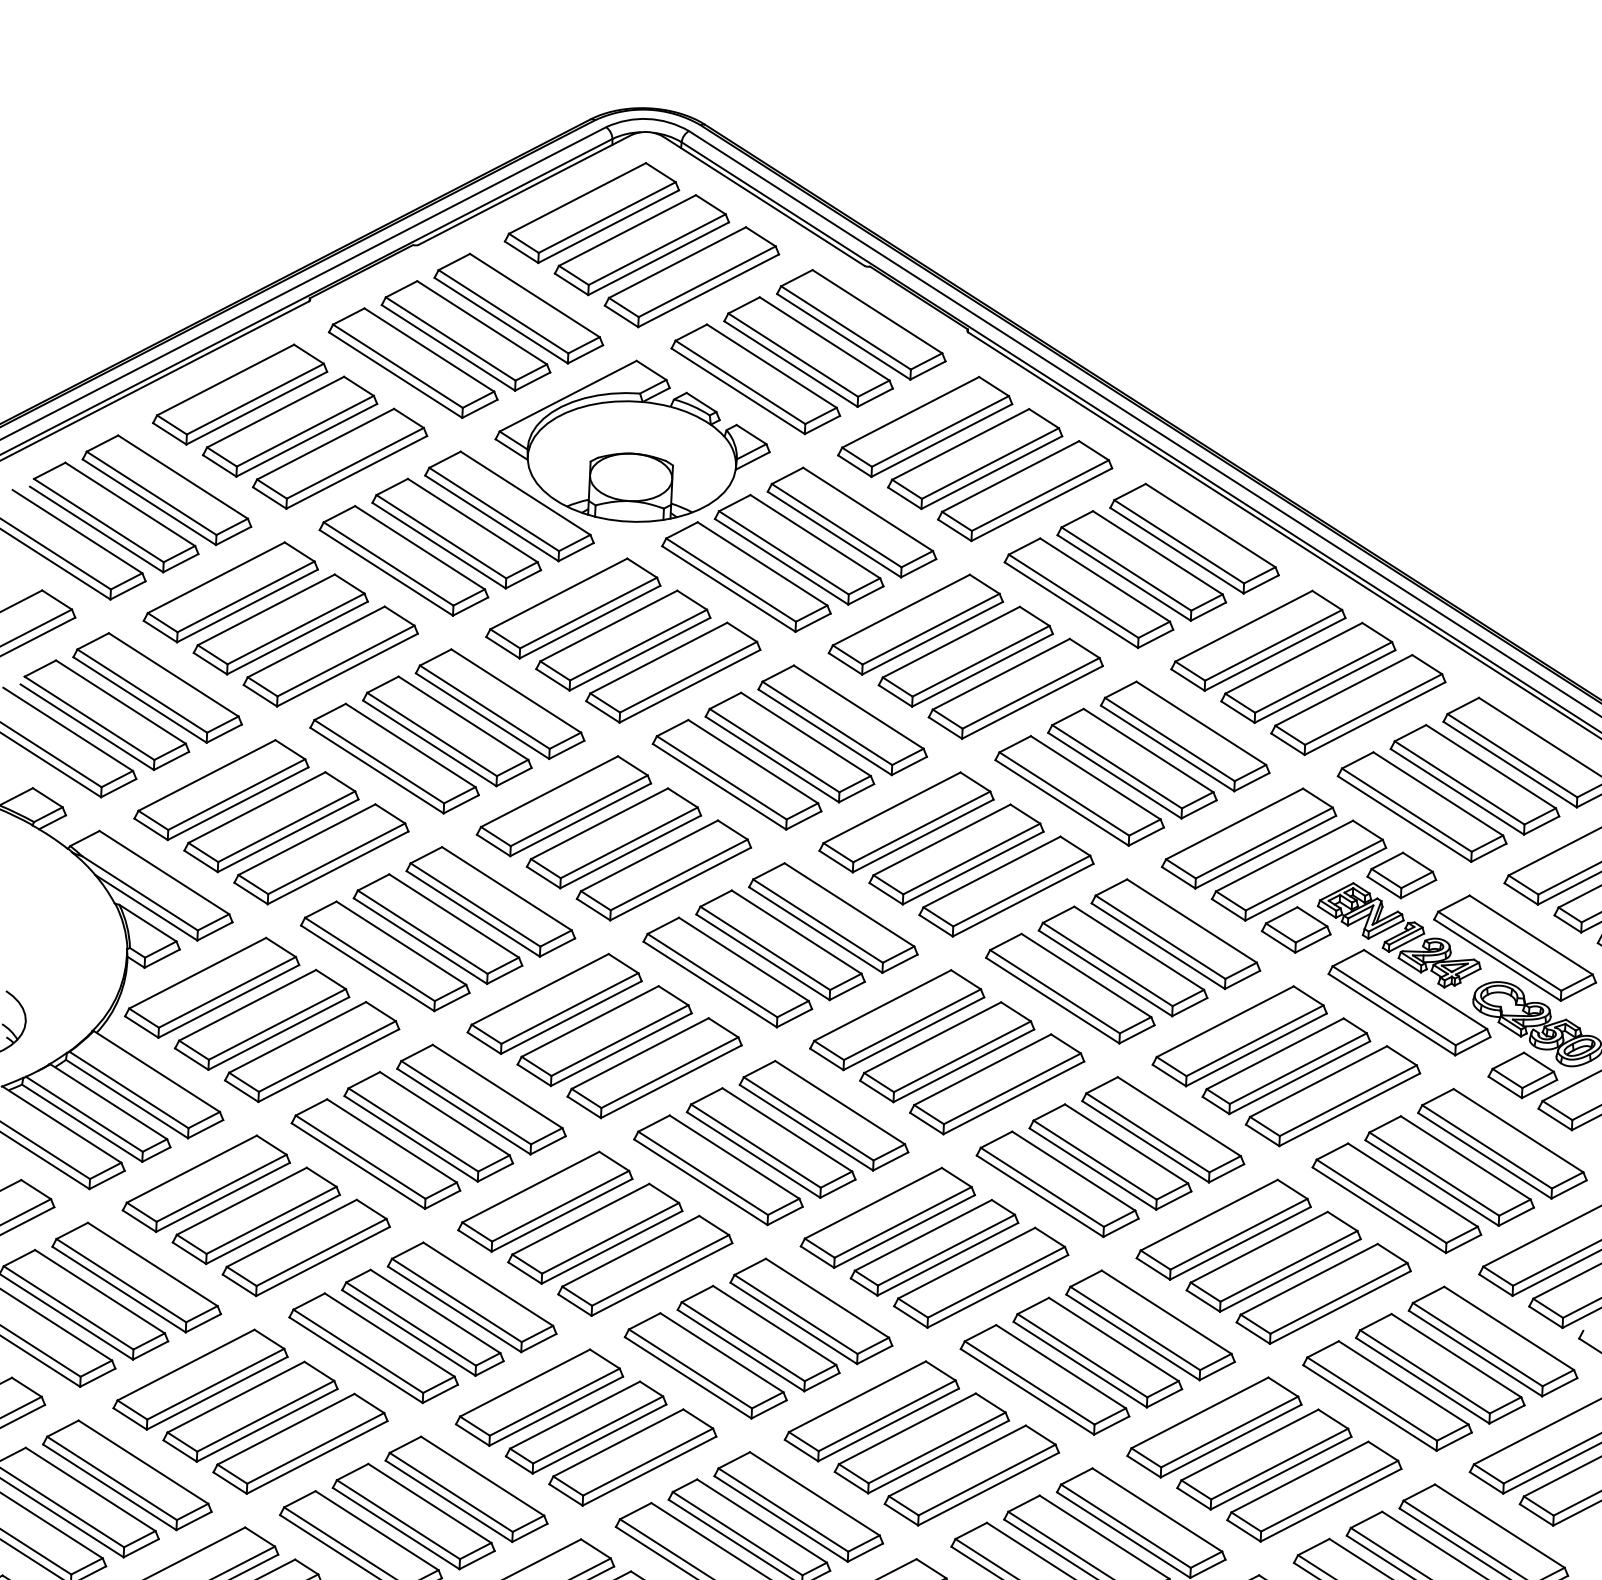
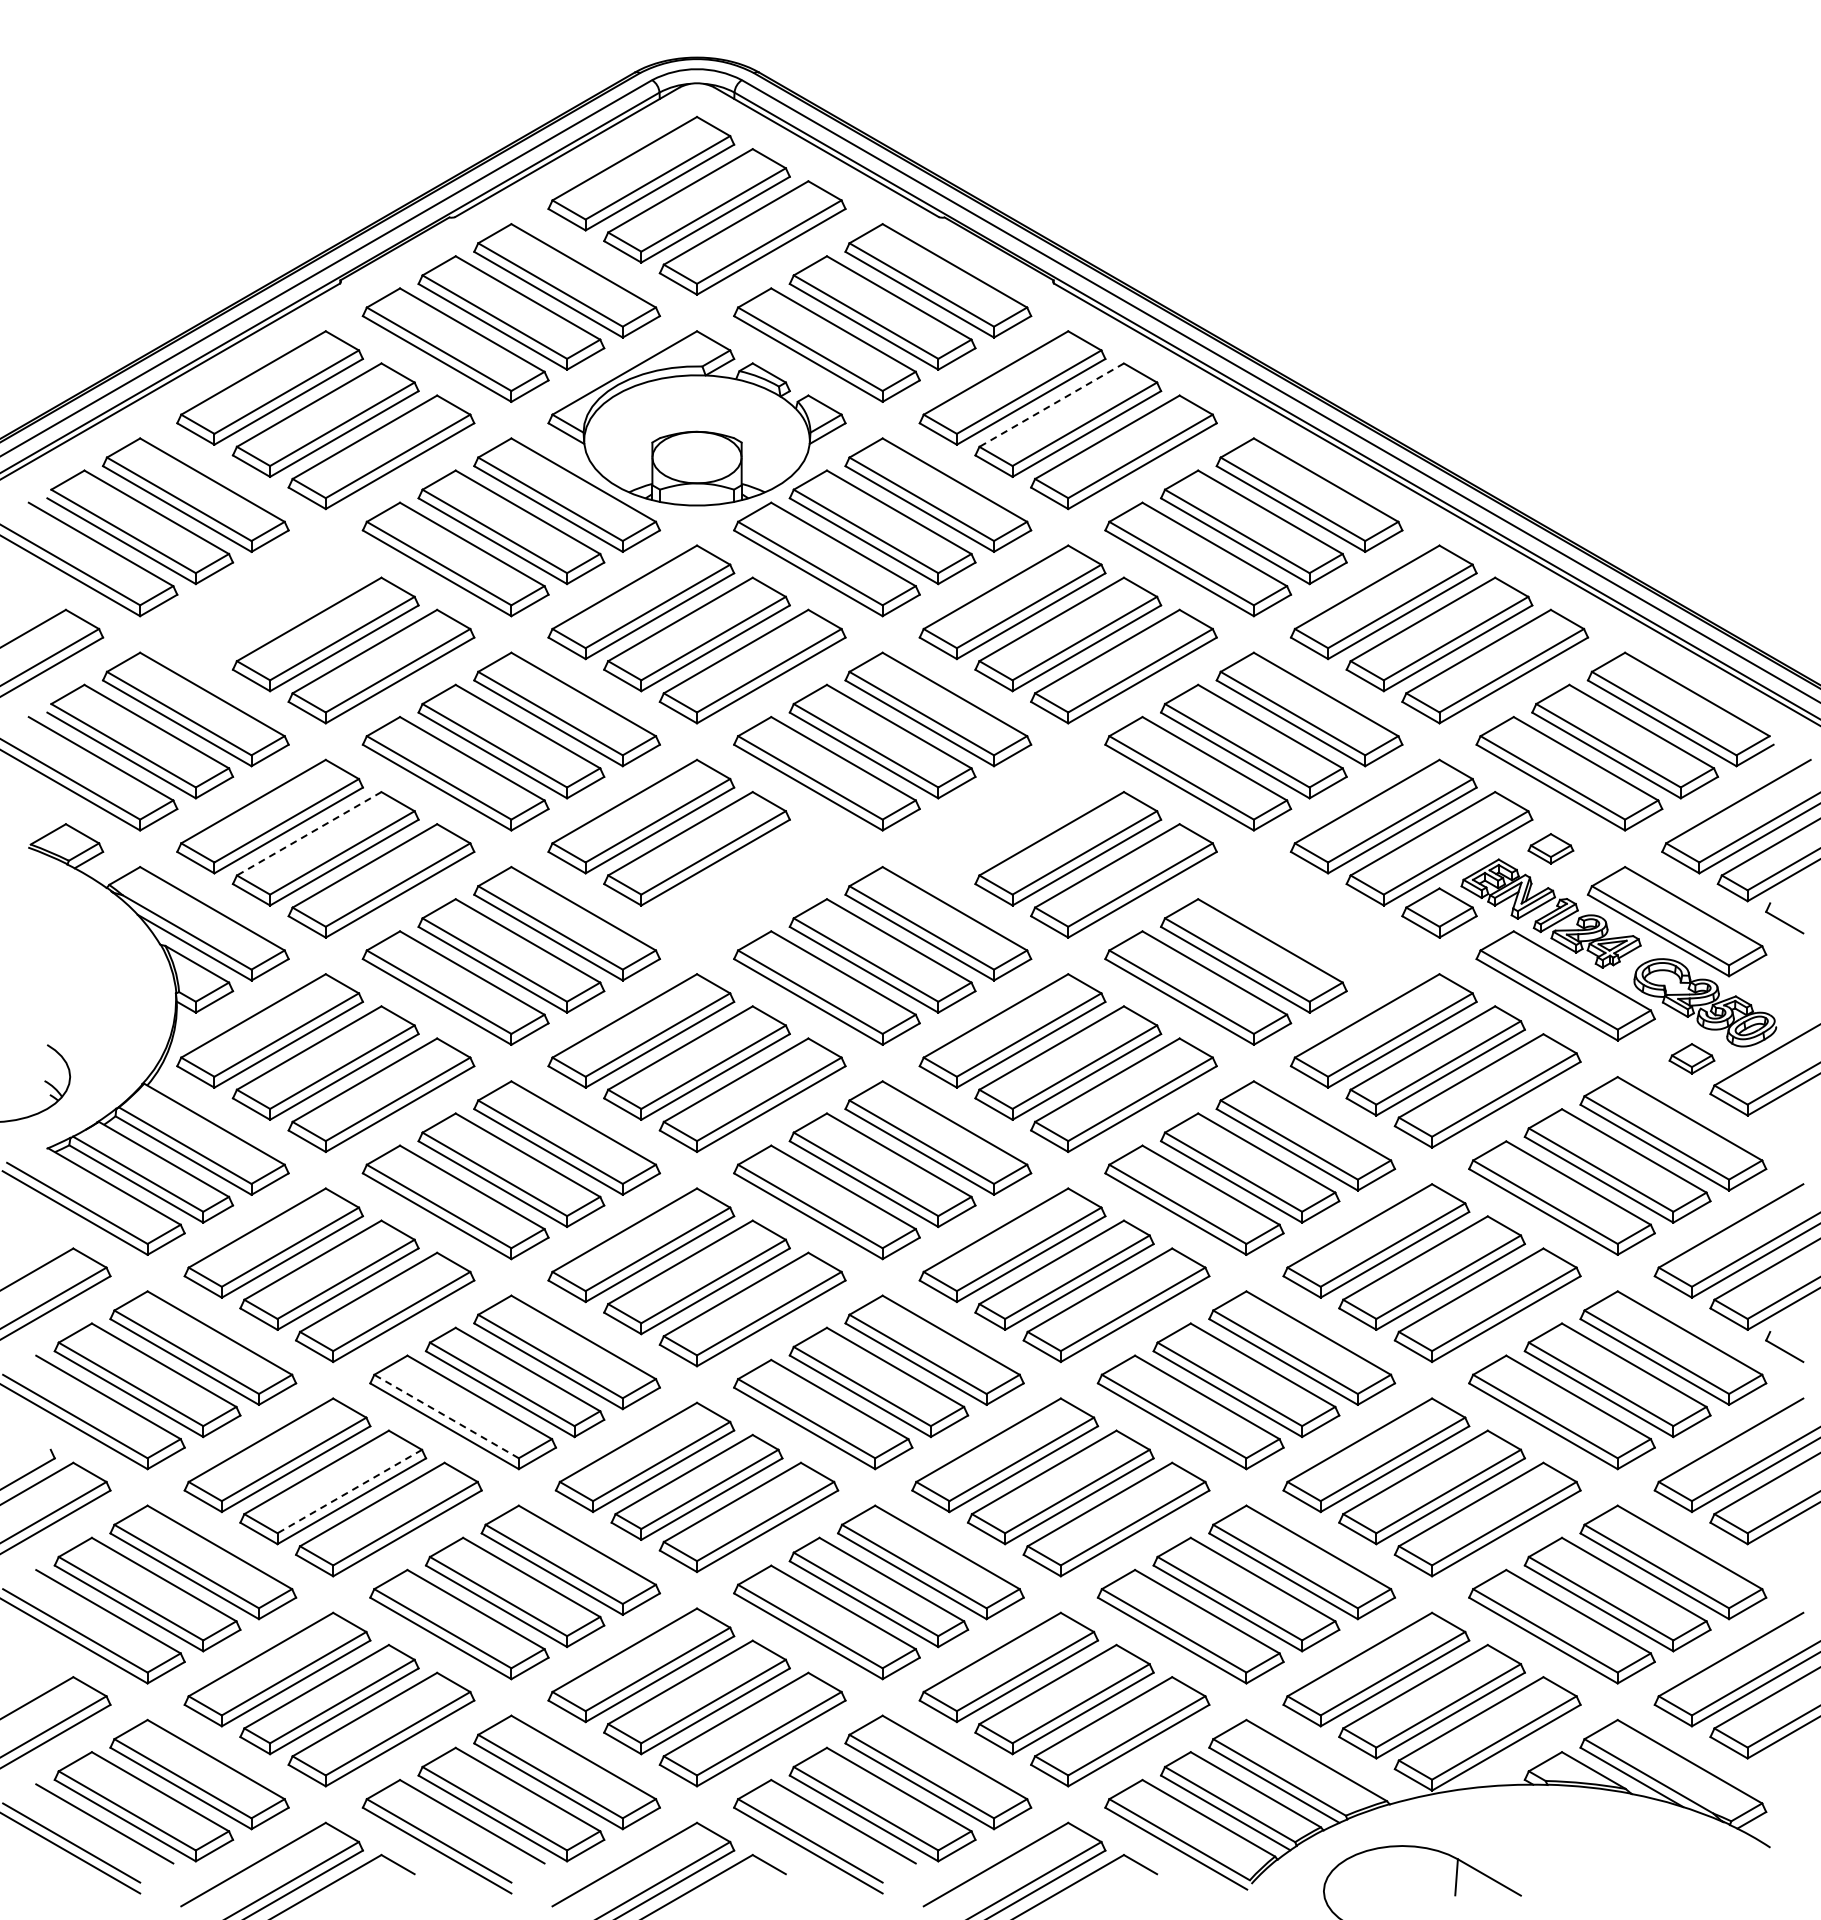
line: (960, 444) -> (1051, 405), solid -> dashed
part: (231, 592) -> (270, 602), removed
line: (256, 808) -> (308, 834), solid -> dashed
part: (906, 822) -> (1012, 816), removed
part: (663, 870) -> (752, 880), removed
part: (1401, 875) -> (1550, 848), size x0.6
part: (1175, 933) -> (1309, 923), removed
part: (1522, 1075) -> (1691, 1058), size x0.6
line: (358, 1351) -> (446, 1416), solid -> dashed
line: (265, 1416) -> (349, 1491), solid -> dashed

